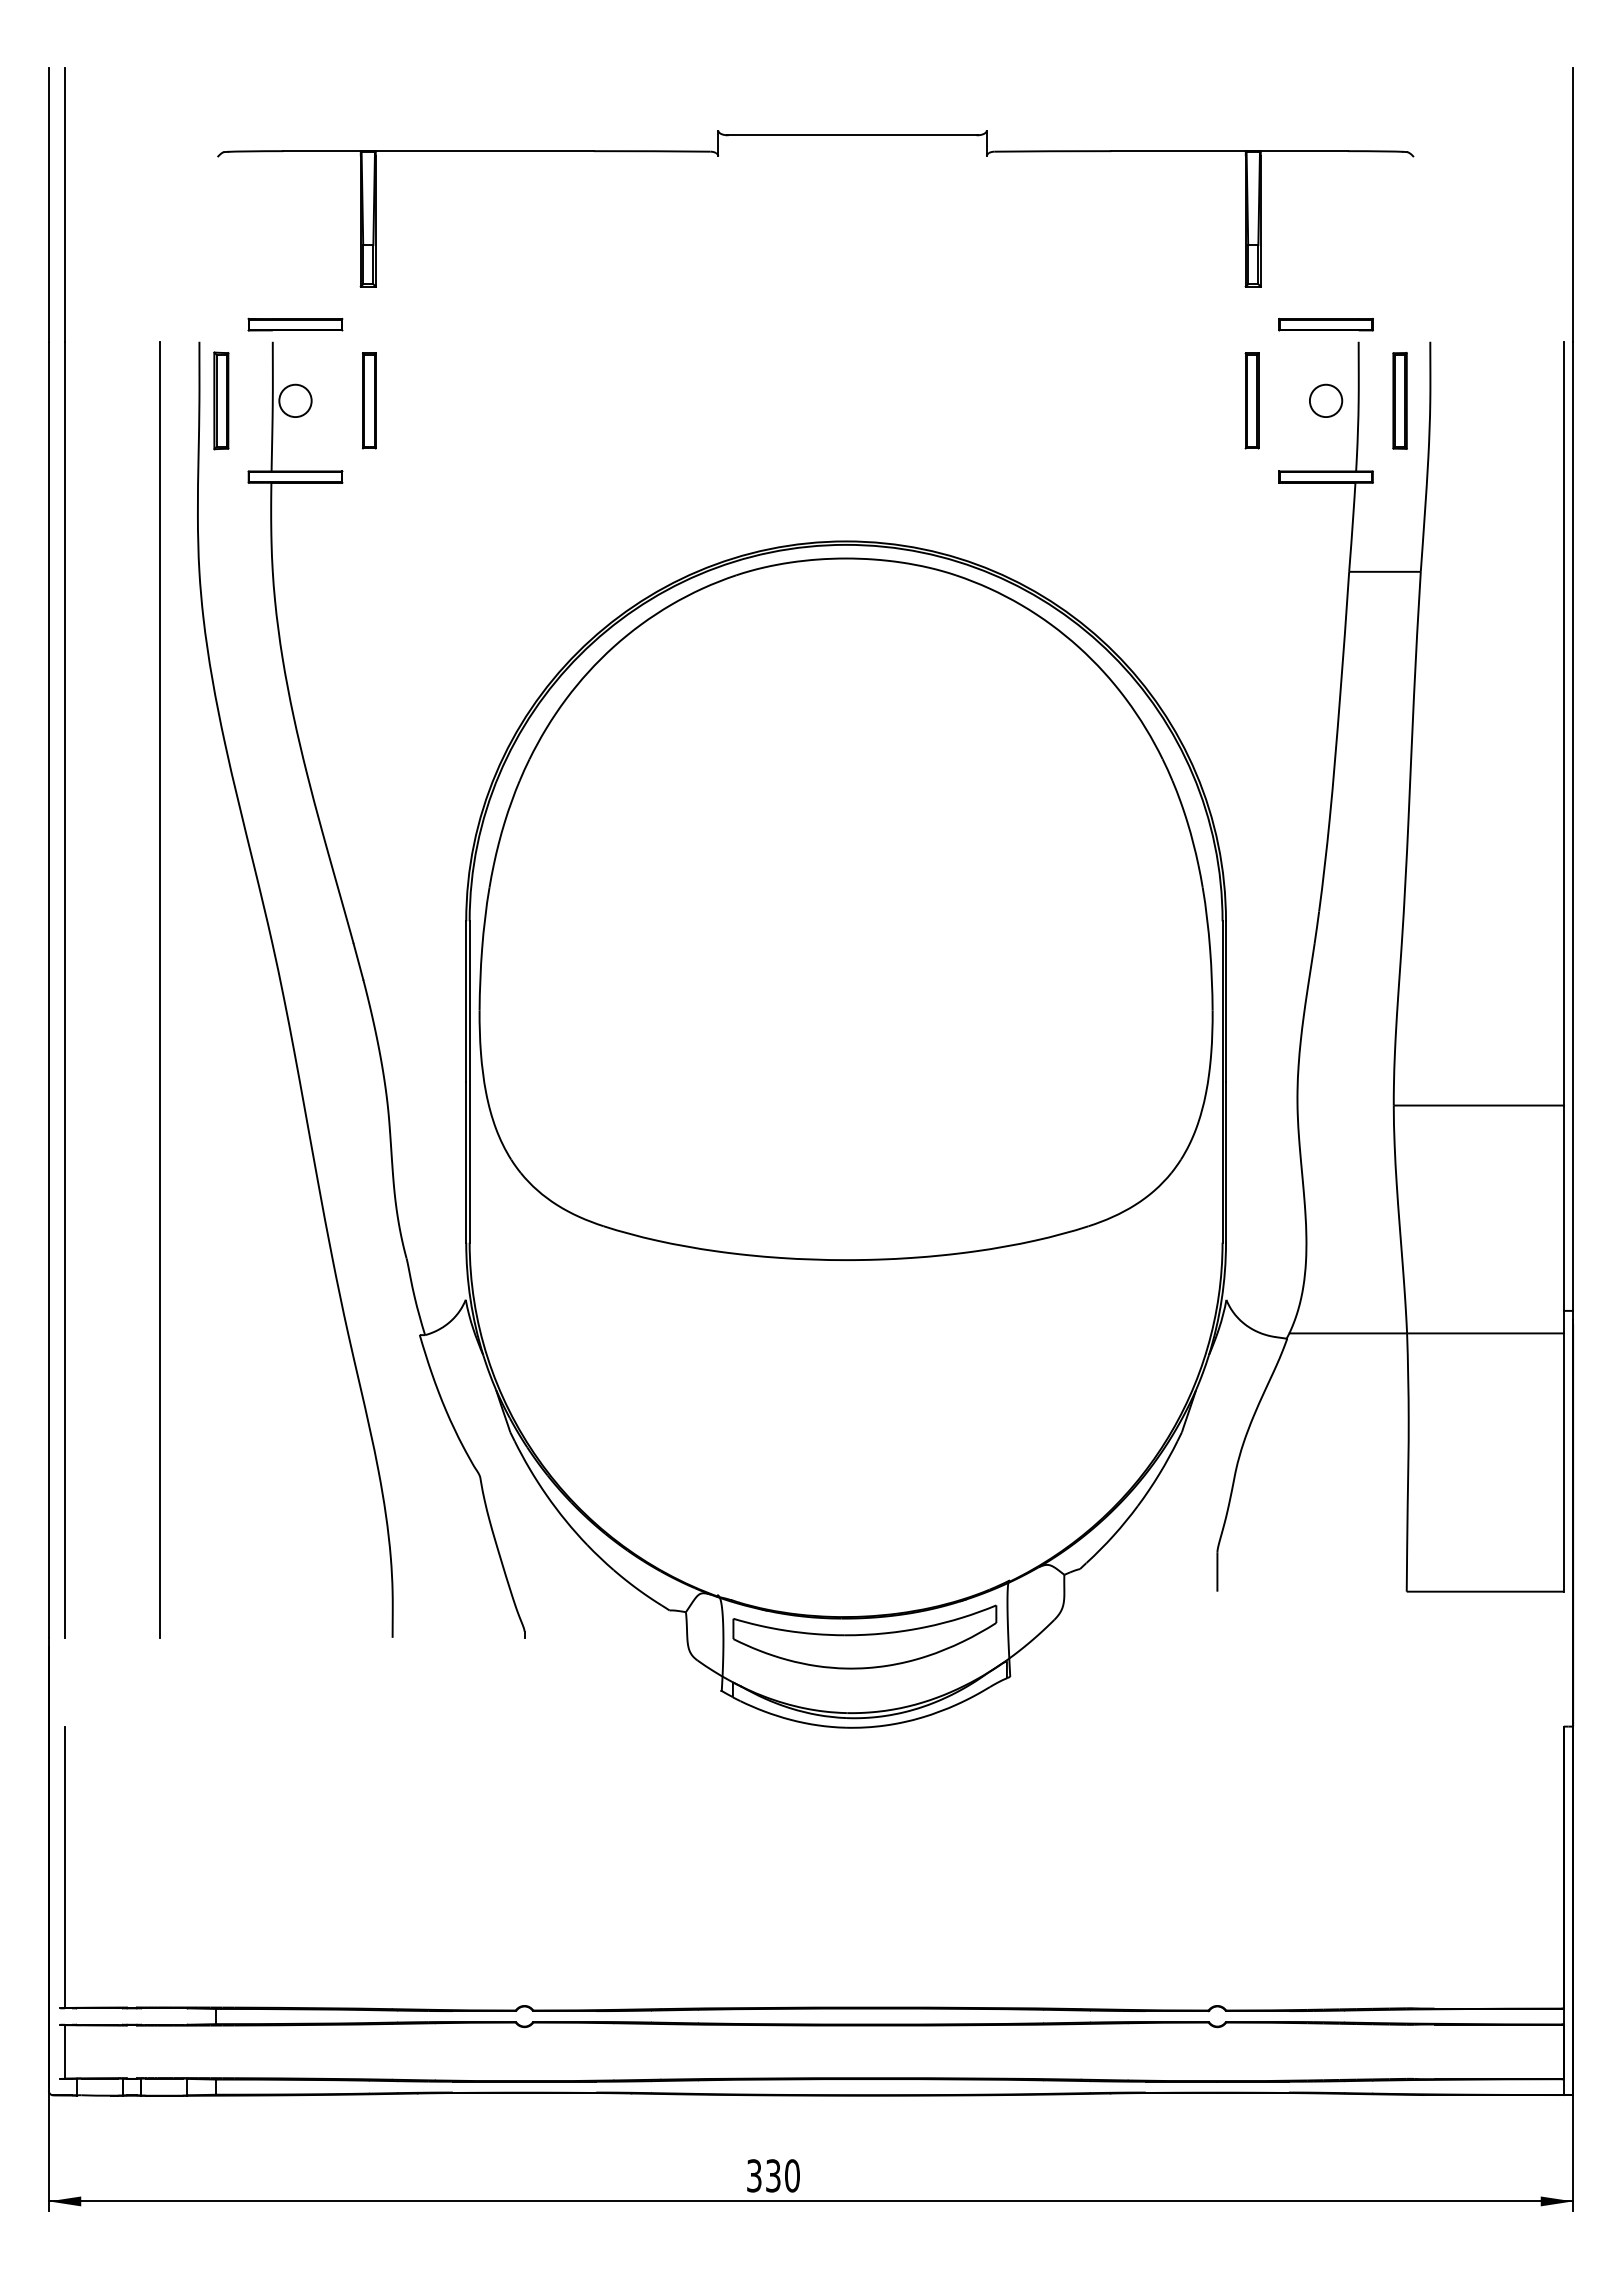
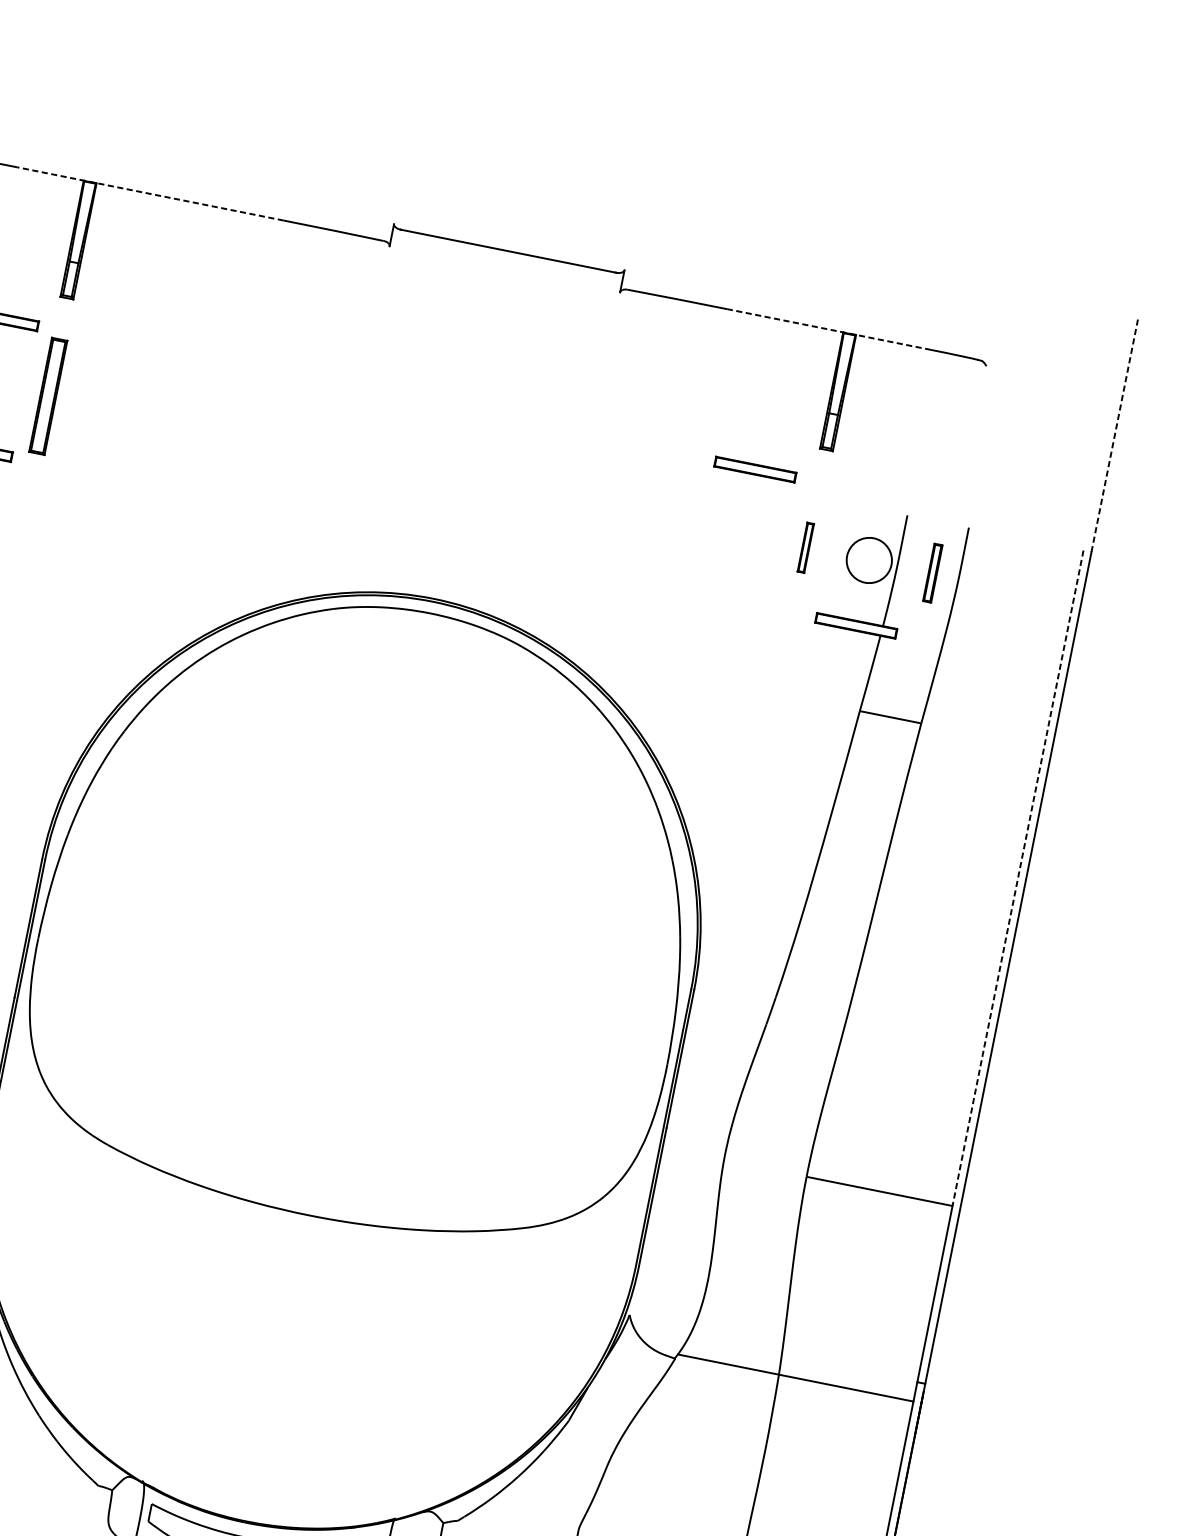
line: (438, 151) -> (150, 194), solid -> dashed
line: (1229, 151) -> (829, 329), solid -> dashed
line: (1573, 205) -> (1115, 435), solid -> dashed
part: (1325, 324) -> (754, 469), moved
part: (369, 400) -> (48, 396), size x1.4
part: (1251, 400) -> (805, 547), size x0.6
circle: (1325, 400) -> (868, 560), size x1.6
part: (1399, 400) -> (932, 572), size x0.7
line: (1563, 723) -> (1017, 878), solid -> dashed

